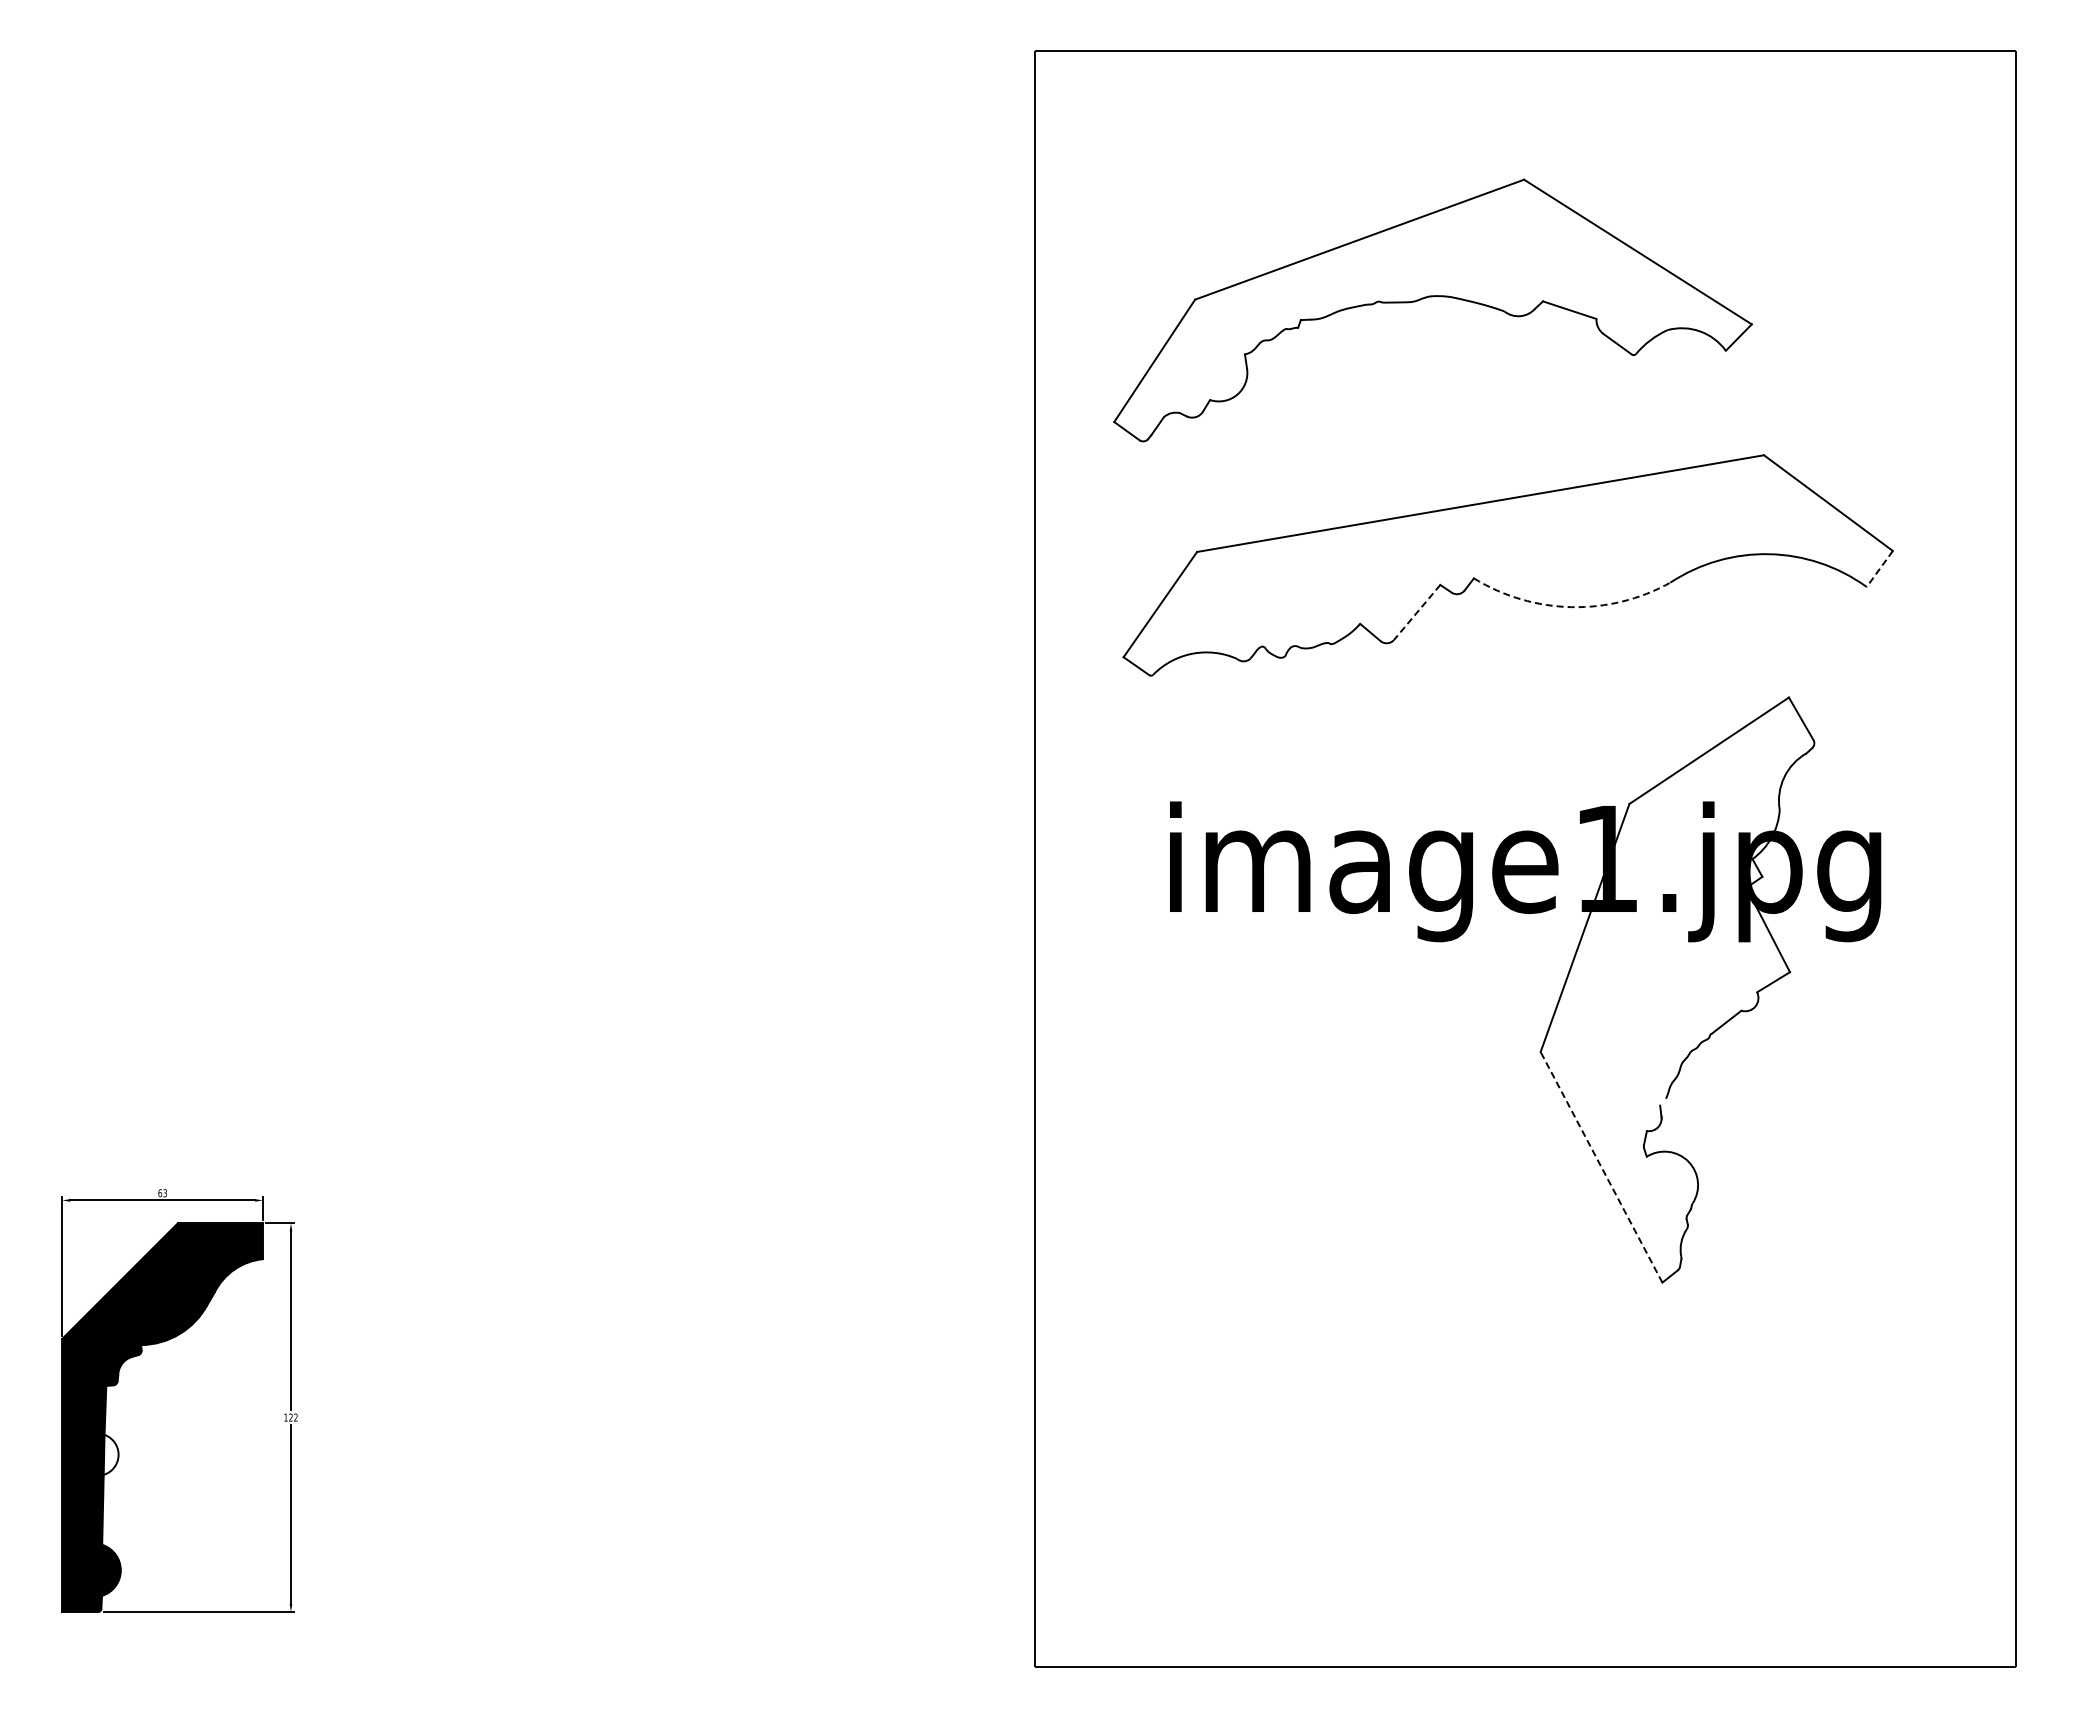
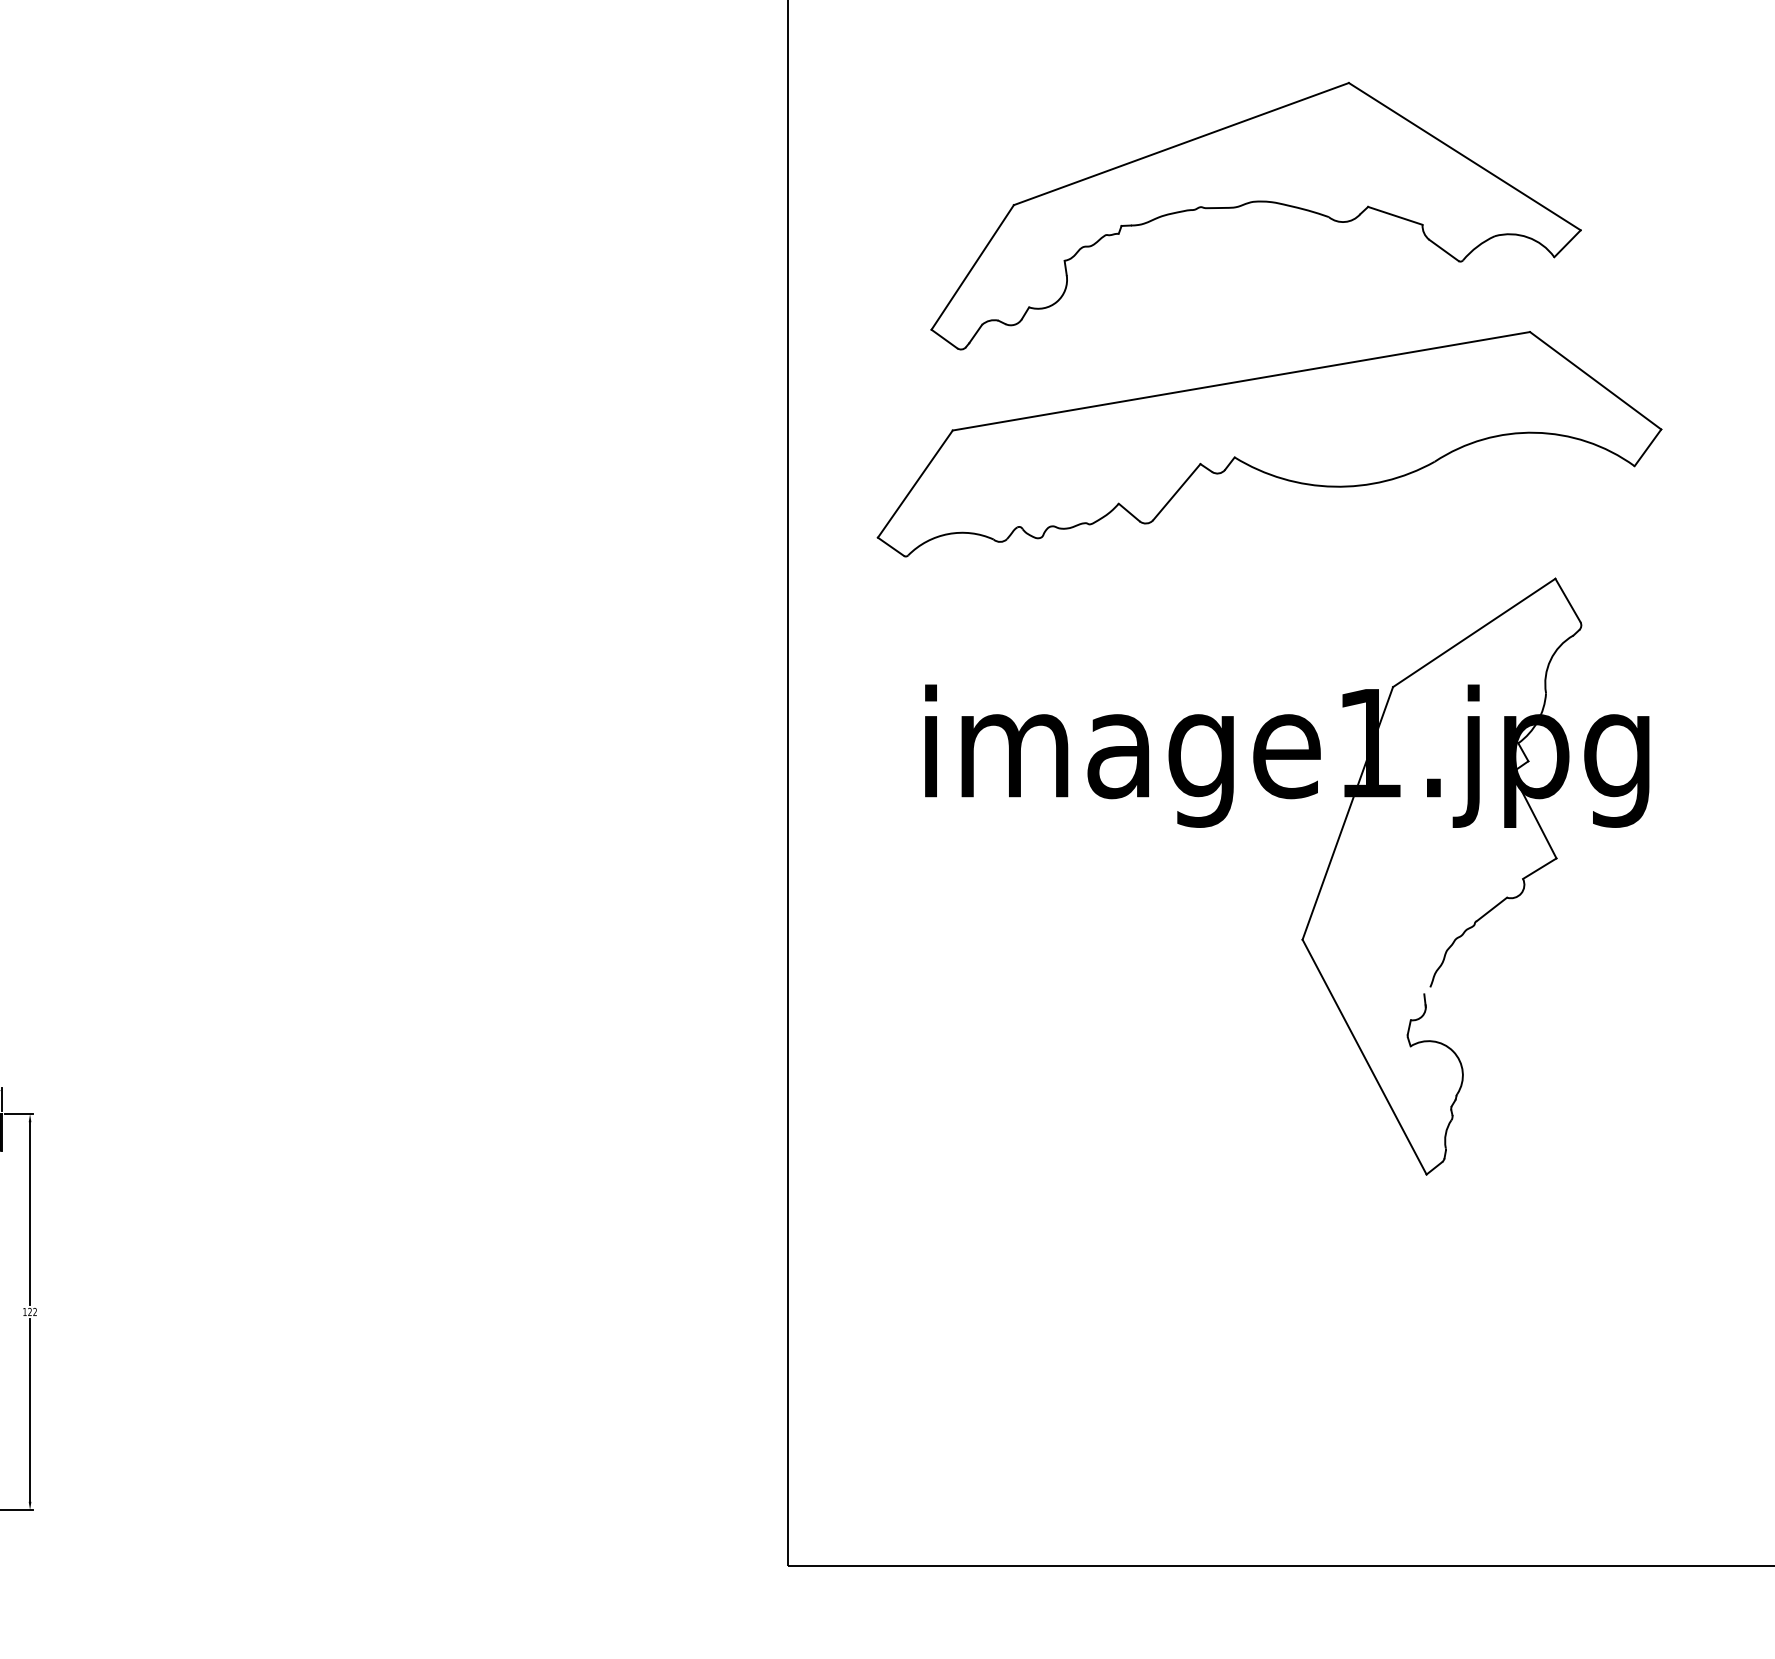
part: (1432, 297) -> (1255, 202), moved
line: (1879, 569) -> (1647, 448), dashed -> solid
arc: (1571, 607) -> (1334, 487), dashed -> solid
line: (1417, 612) -> (1177, 492), dashed -> solid
line: (1601, 1166) -> (1364, 1056), dashed -> solid

